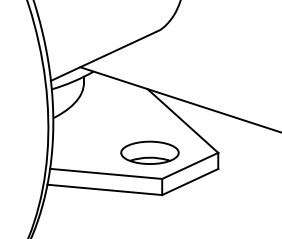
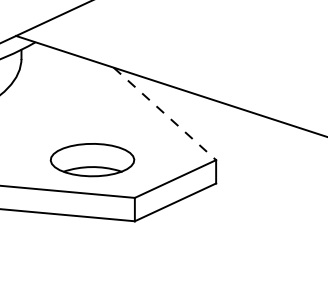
line: (182, 120) -> (164, 113), solid -> dashed
part: (149, 152) -> (91, 159), moved

